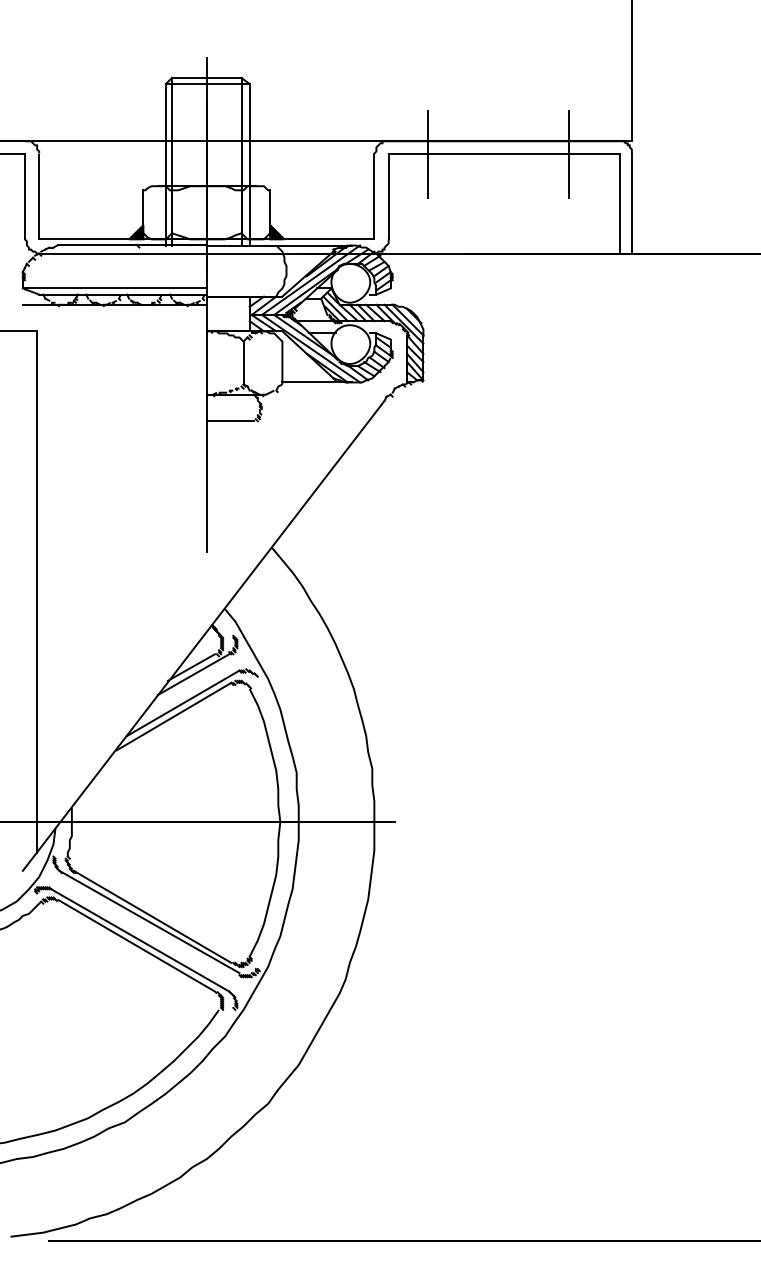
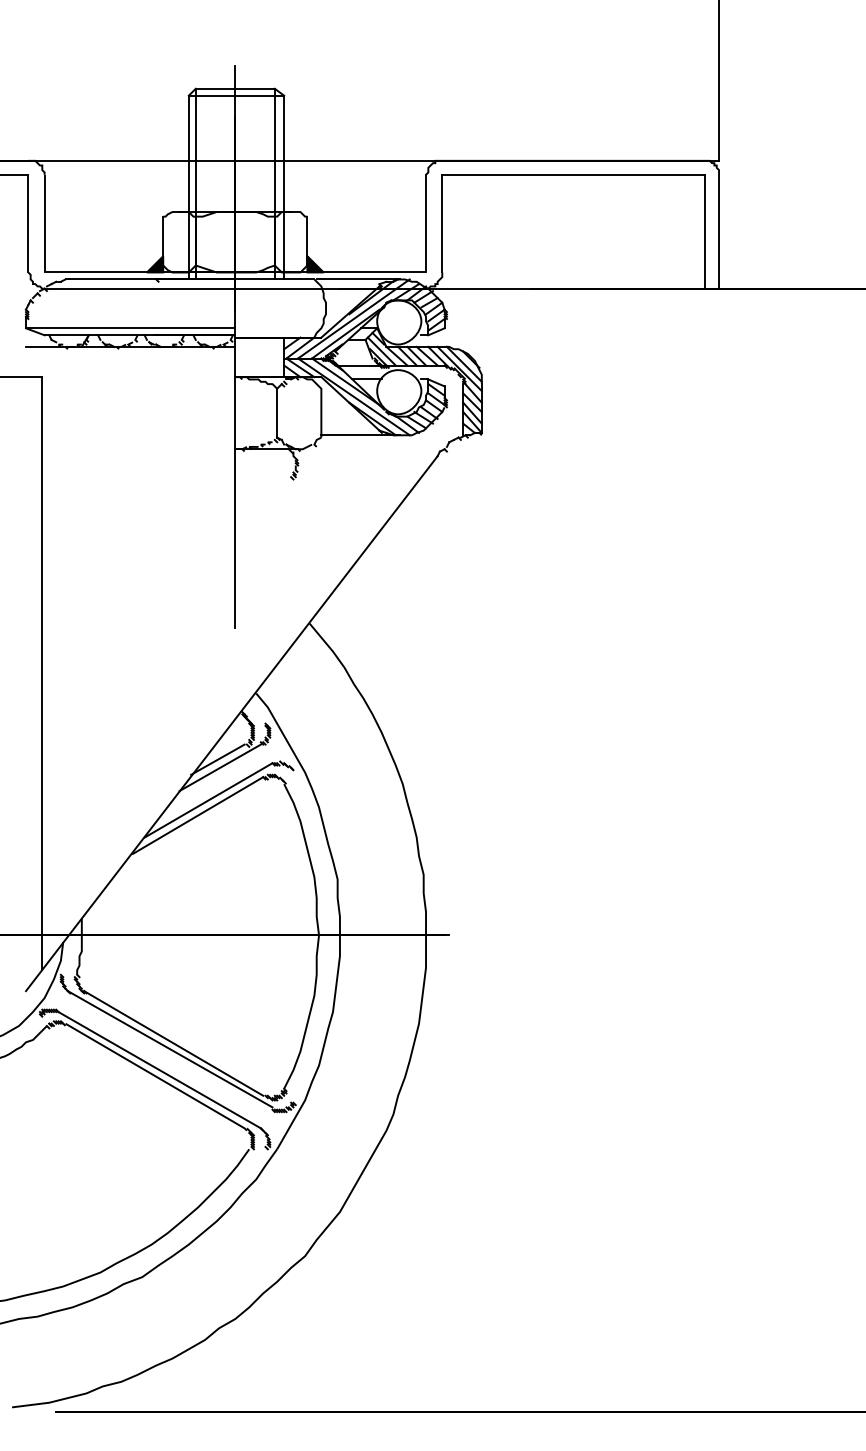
line: (427, 154) -> (486, 175), removed
line: (568, 154) -> (646, 175), removed
line: (229, 421) -> (261, 479), removed

